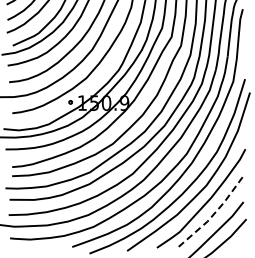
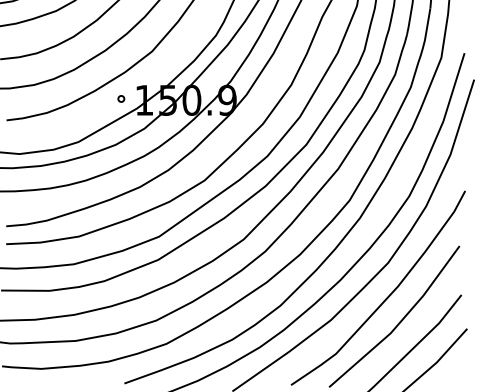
line: (212, 215) -> (400, 321), dashed -> solid

